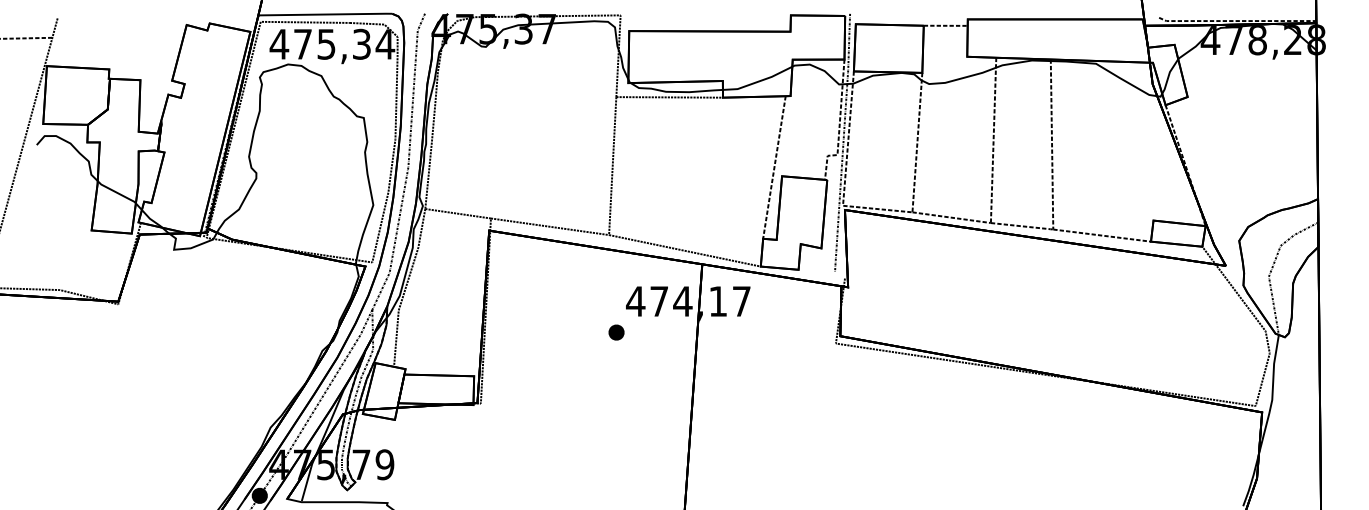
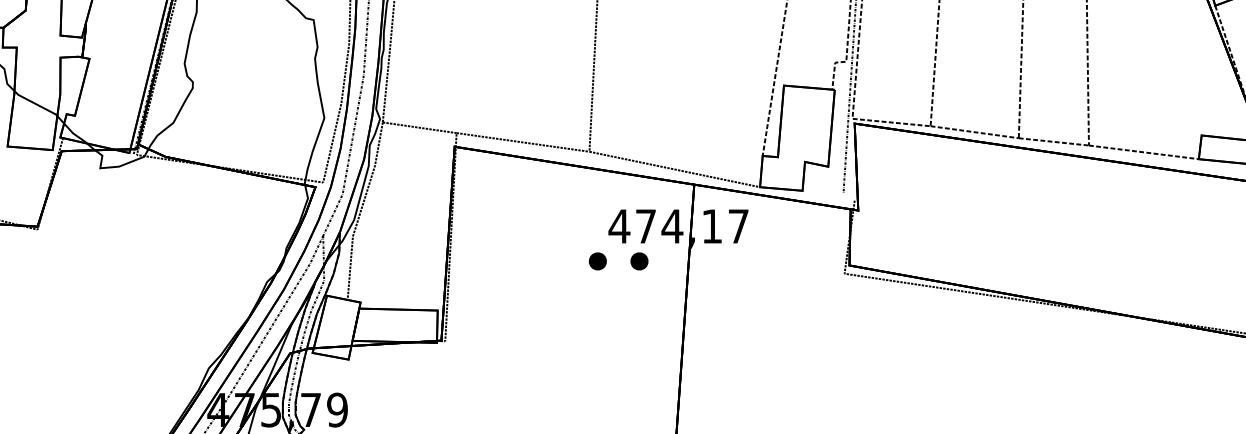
part: (653, 332) -> (639, 261), added

